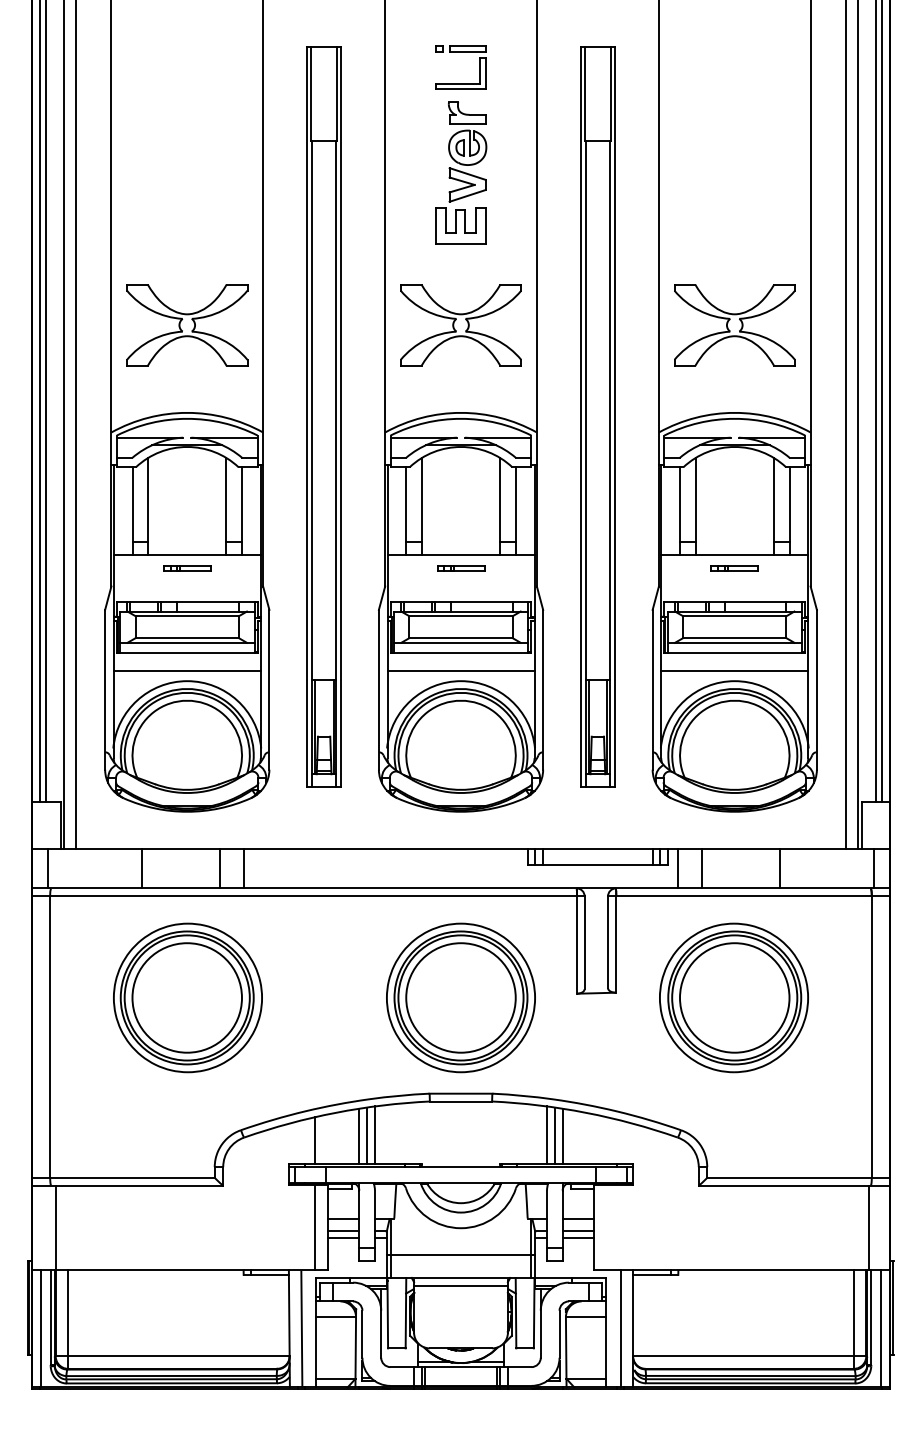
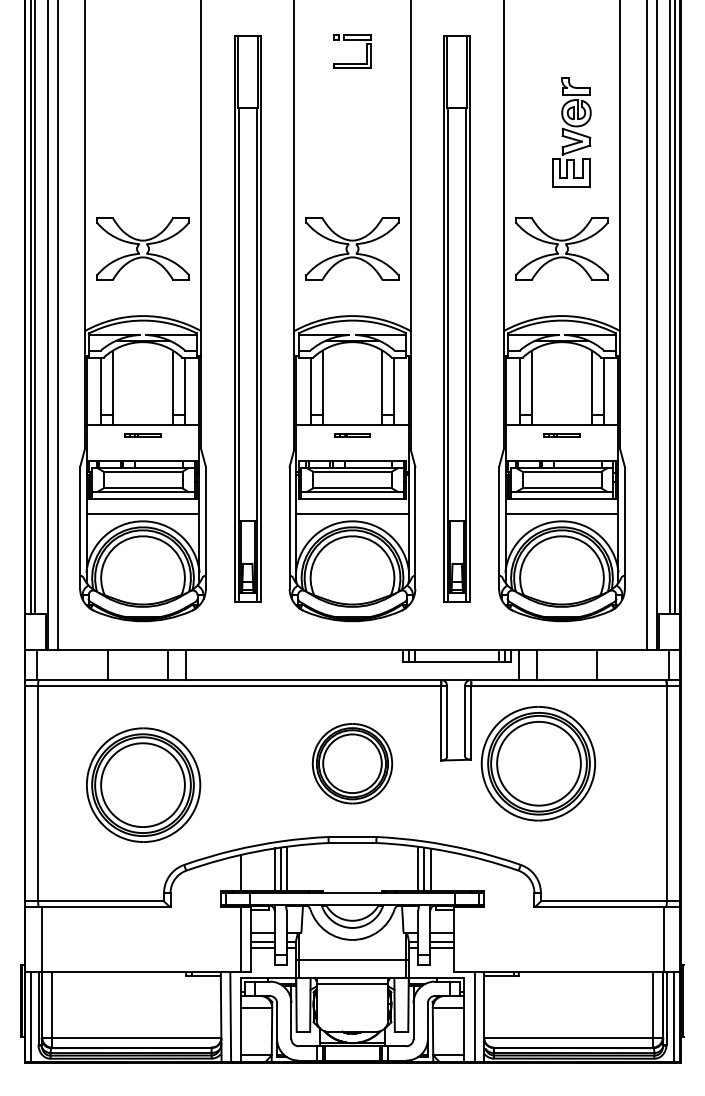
part: (461, 172) -> (571, 132), moved
part: (187, 997) -> (143, 784), moved
part: (460, 997) -> (352, 763), size x0.7
part: (733, 997) -> (538, 763), moved

